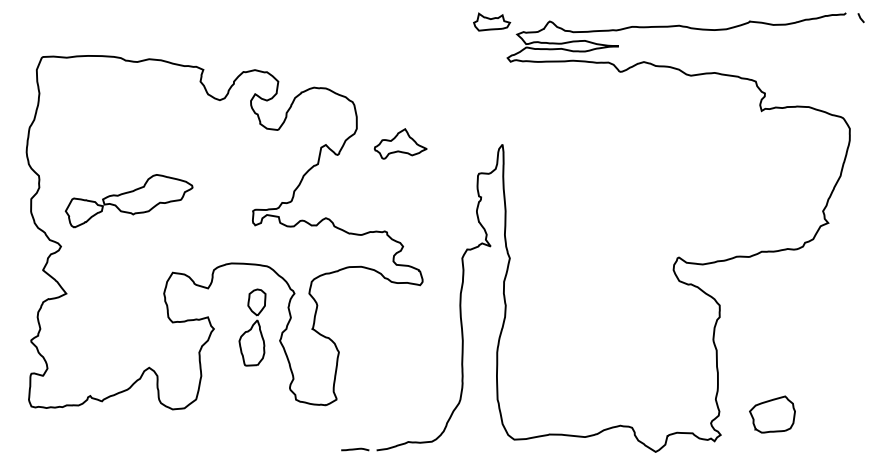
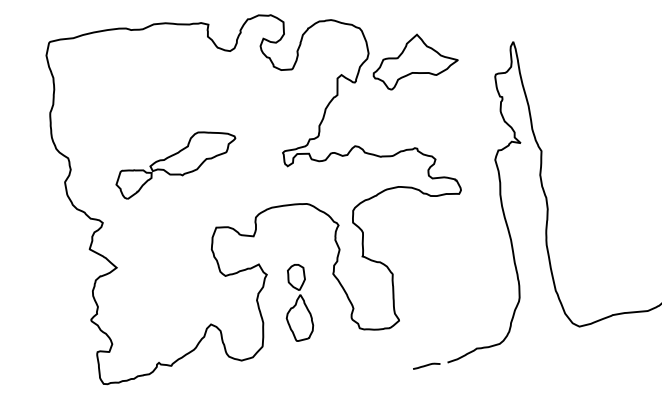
part: (400, 143) -> (413, 59), size x1.67
part: (128, 201) -> (175, 163), moved
part: (252, 327) -> (296, 302), moved

